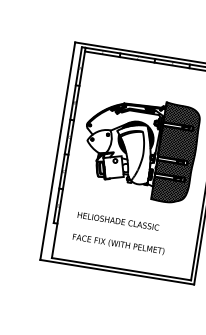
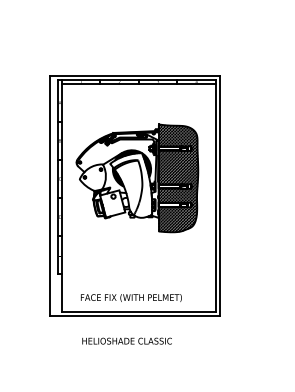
text: (117, 220) -> (126, 340), moved
text: (118, 243) -> (131, 297), moved

